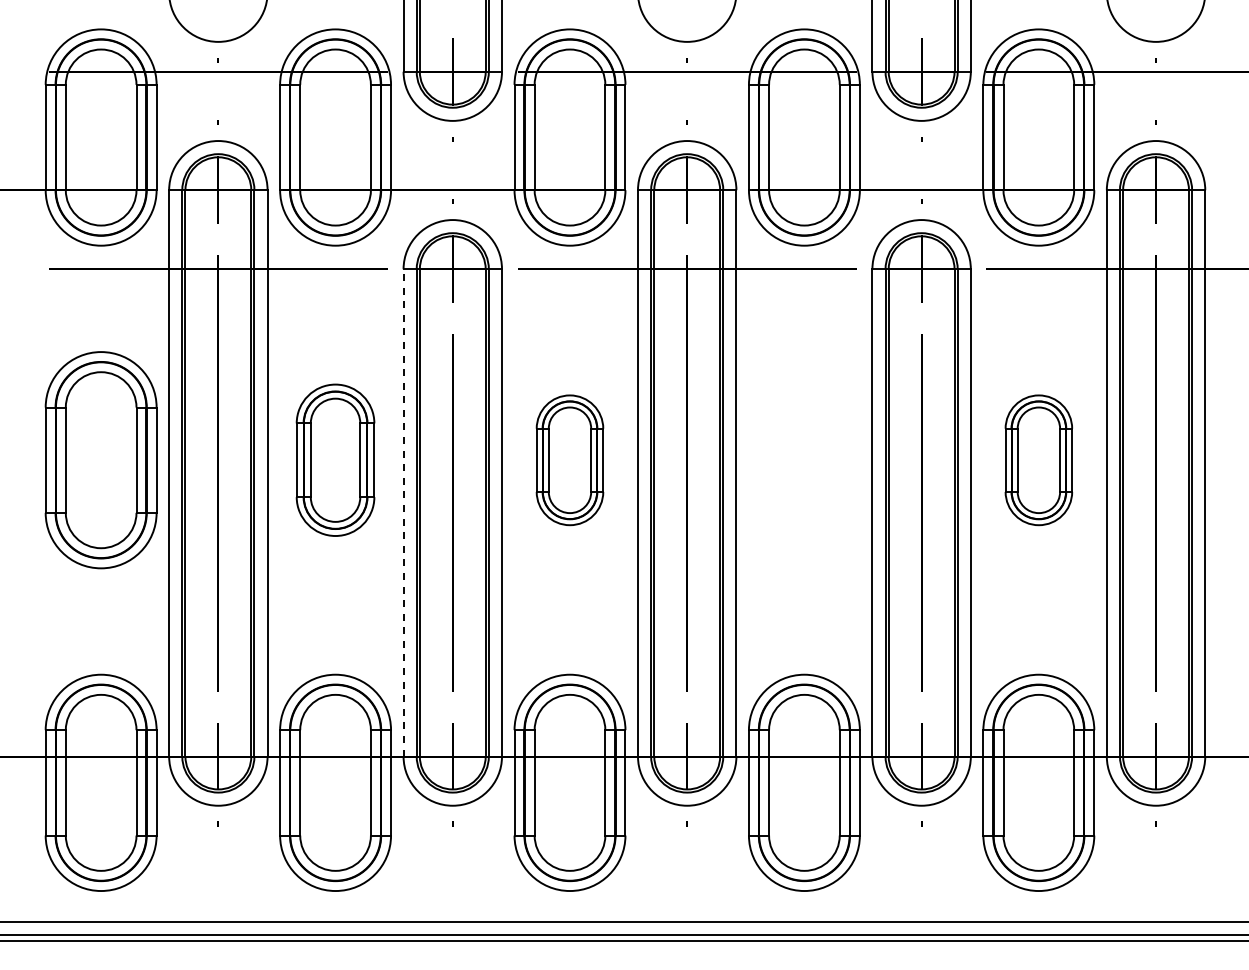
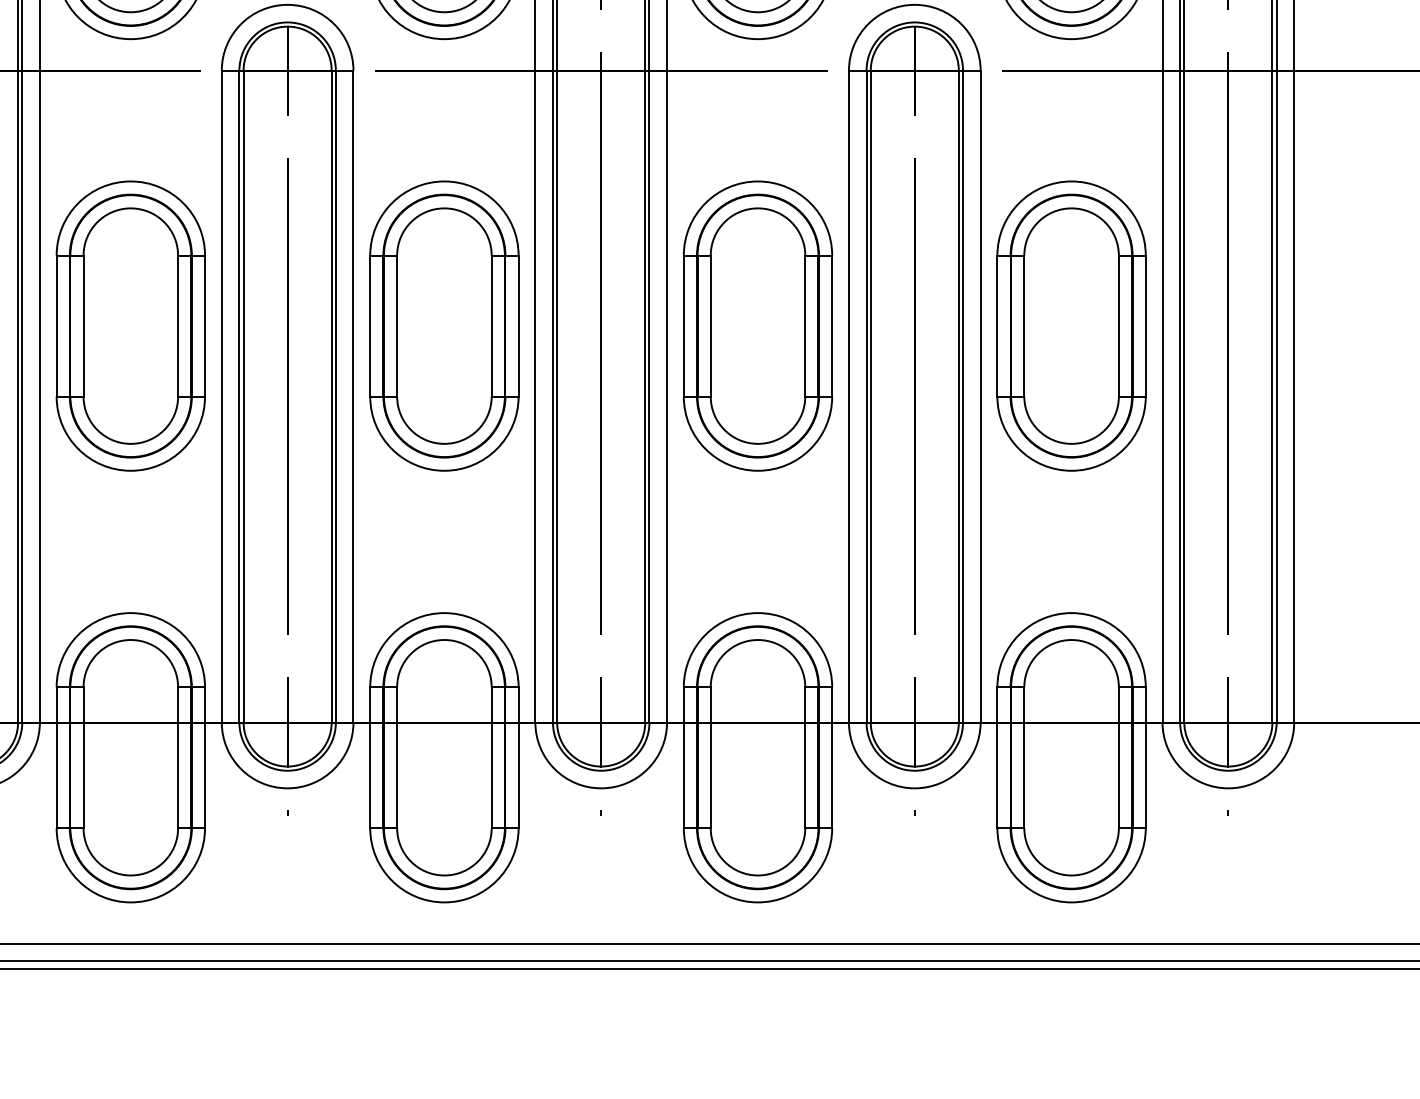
part: (335, 460) -> (130, 326), size x1.43
part: (569, 460) -> (443, 326), size x1.67
part: (804, 460) -> (758, 326), added
part: (1038, 460) -> (1071, 326), size x1.67
line: (403, 512) -> (221, 396), dashed -> solid

